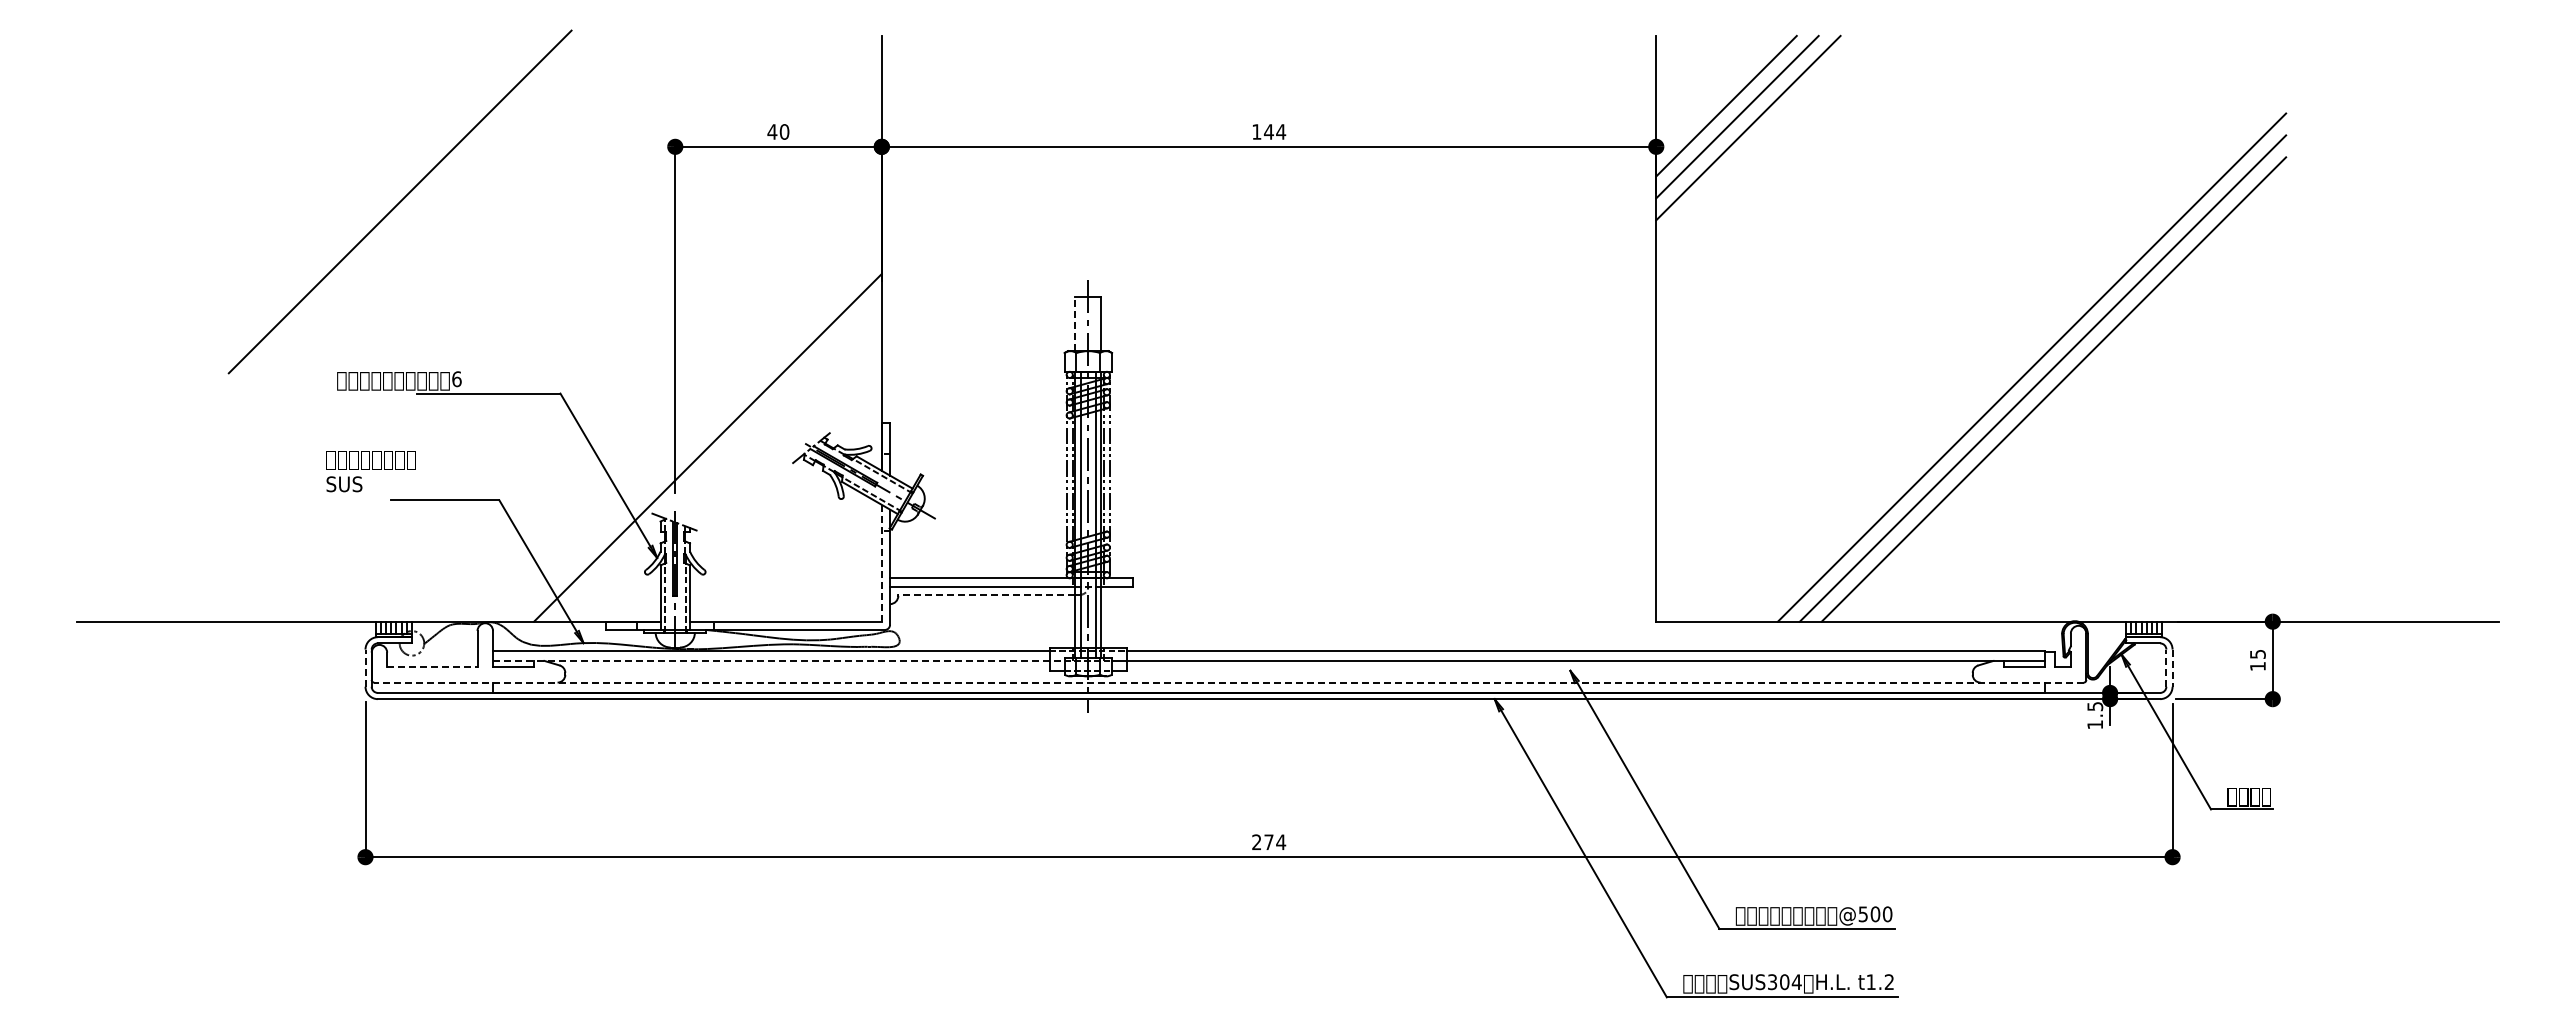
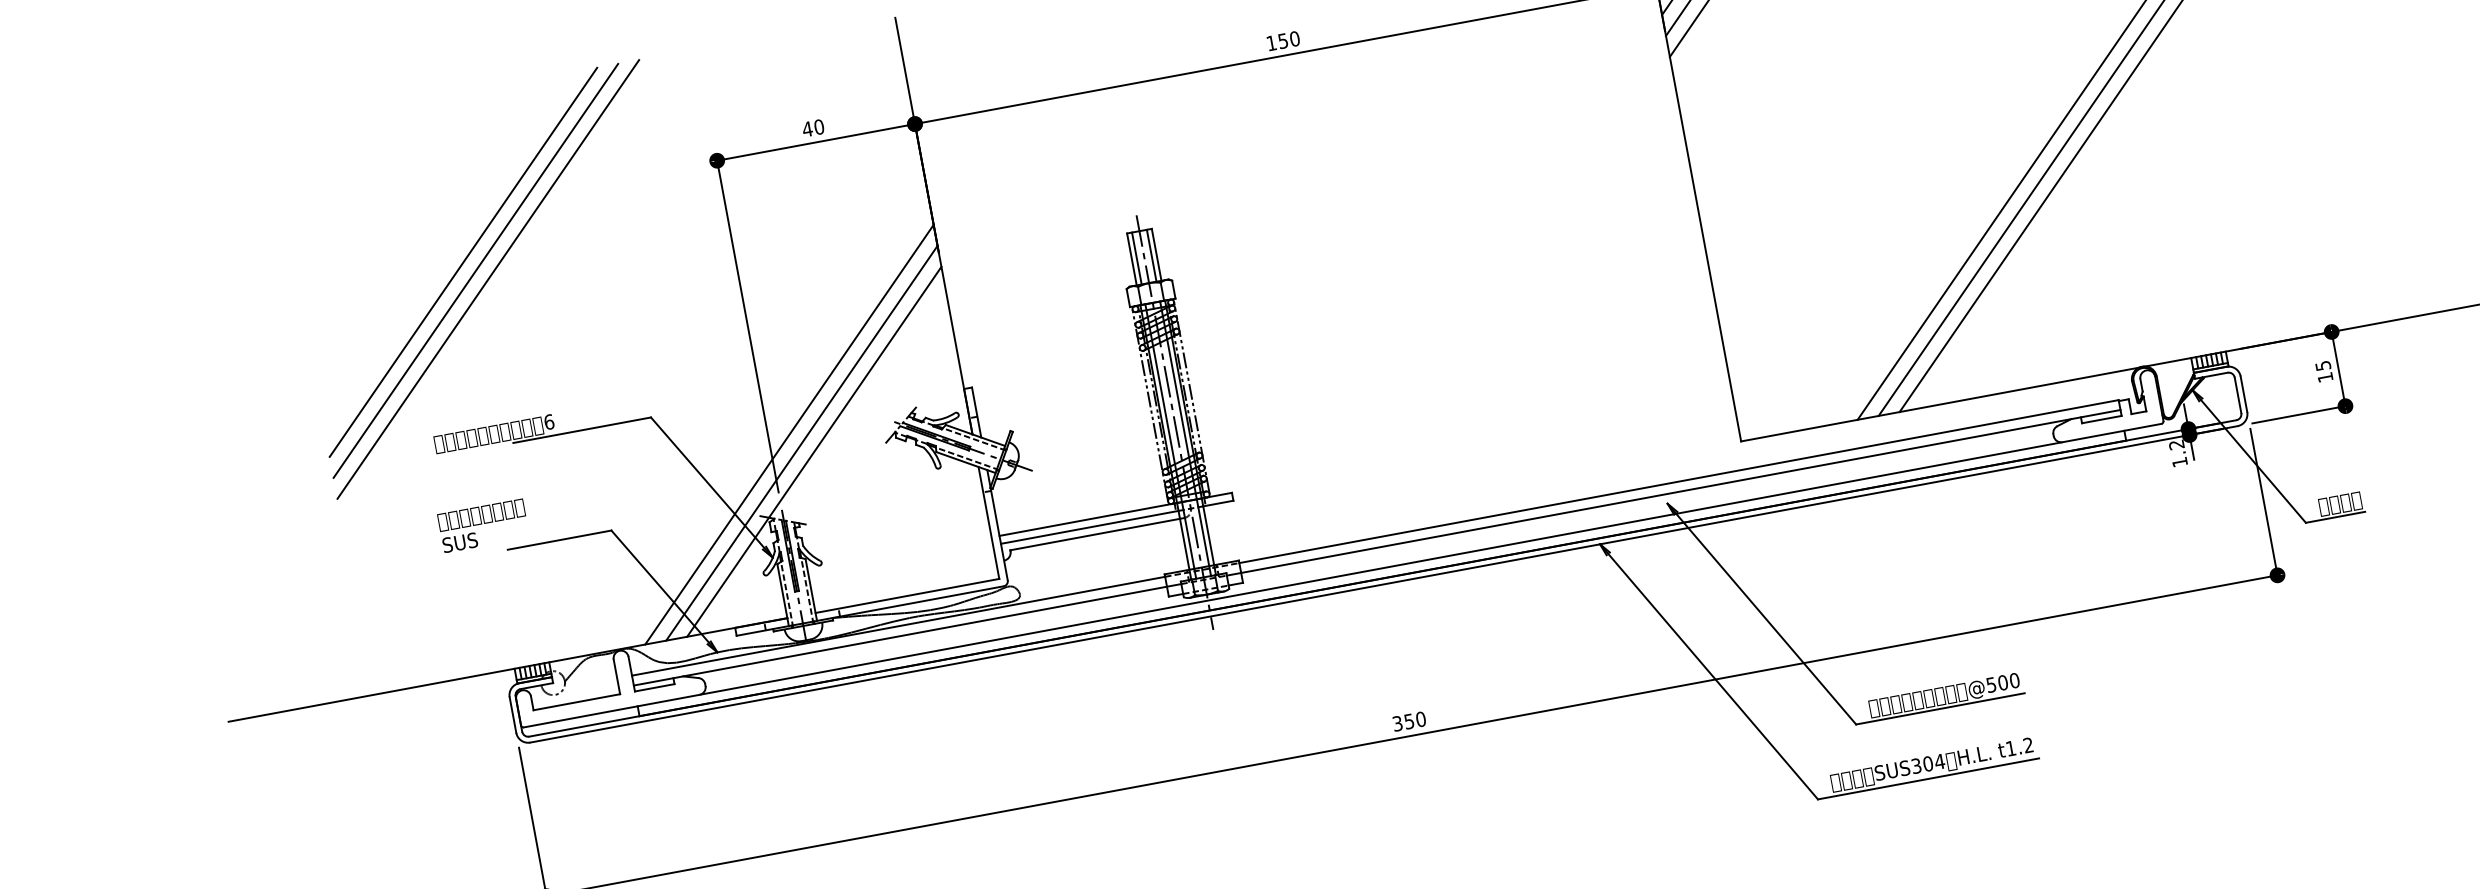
text: (1274, 131) -> (1288, 39), 144 -> 150
line: (410, 212) -> (475, 270), added
line: (421, 223) -> (487, 279), added
line: (1075, 323) -> (1131, 258), dashed -> solid
line: (1080, 323) -> (1136, 258), added
line: (1096, 323) -> (1152, 255), added
line: (696, 436) -> (788, 434), added
line: (718, 458) -> (813, 451), added
line: (881, 563) -> (988, 523), dashed -> solid
line: (986, 594) -> (1094, 534), dashed -> solid
line: (778, 660) -> (907, 634), dashed -> solid
line: (432, 667) -> (577, 702), dashed -> solid
line: (365, 668) -> (513, 715), dashed -> solid
line: (2166, 668) -> (2238, 395), dashed -> solid
line: (2172, 668) -> (2243, 394), dashed -> solid
line: (1229, 682) -> (1343, 575), dashed -> solid
text: (2095, 706) -> (2176, 444), 1.5 -> 1.2
text: (1269, 842) -> (1409, 721), 274 -> 350

